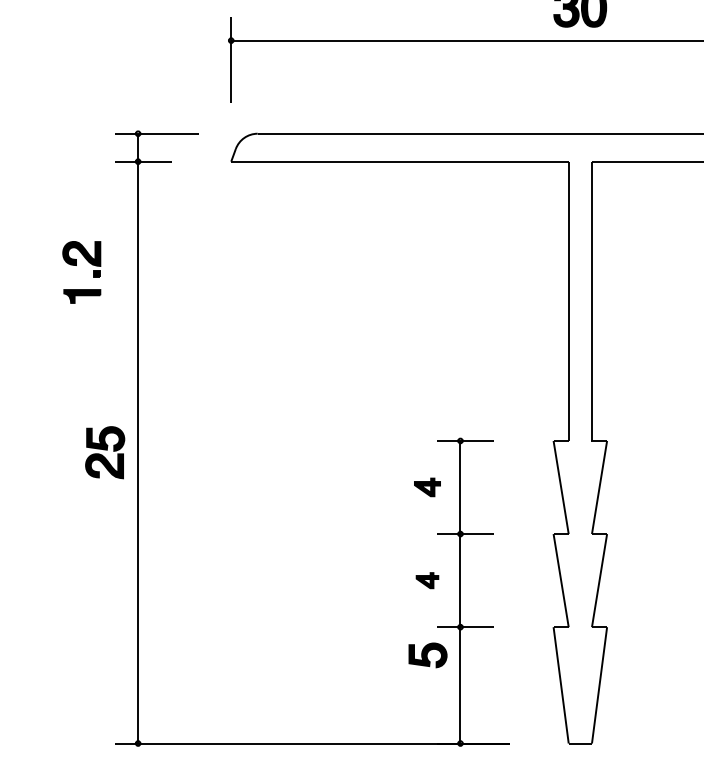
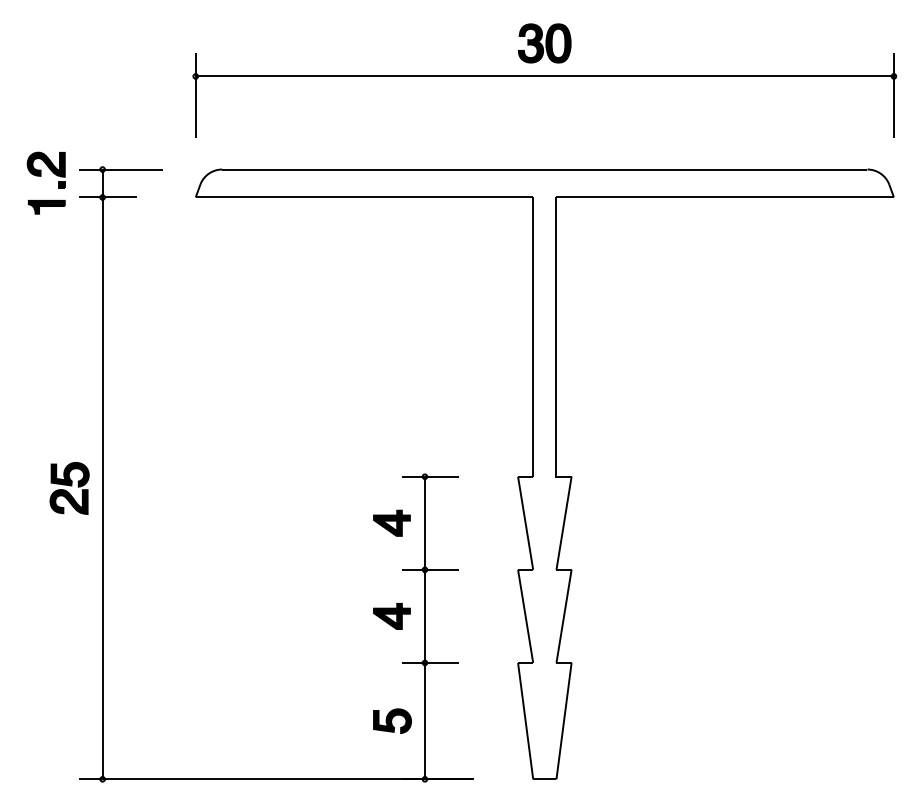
part: (77, 265) -> (41, 176), moved
part: (427, 486) -> (391, 522), size x1.43
part: (427, 580) -> (391, 616), size x1.67
part: (428, 655) -> (392, 721), moved

